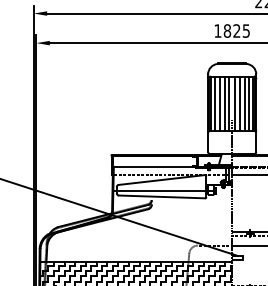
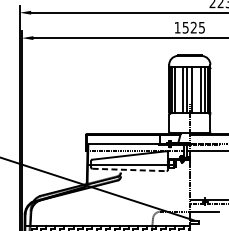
text: (227, 30) -> (185, 27), 1825 -> 1525
line: (219, 103) -> (178, 89), removed
line: (239, 103) -> (196, 89), removed
line: (162, 196) -> (130, 169), solid -> dashed

